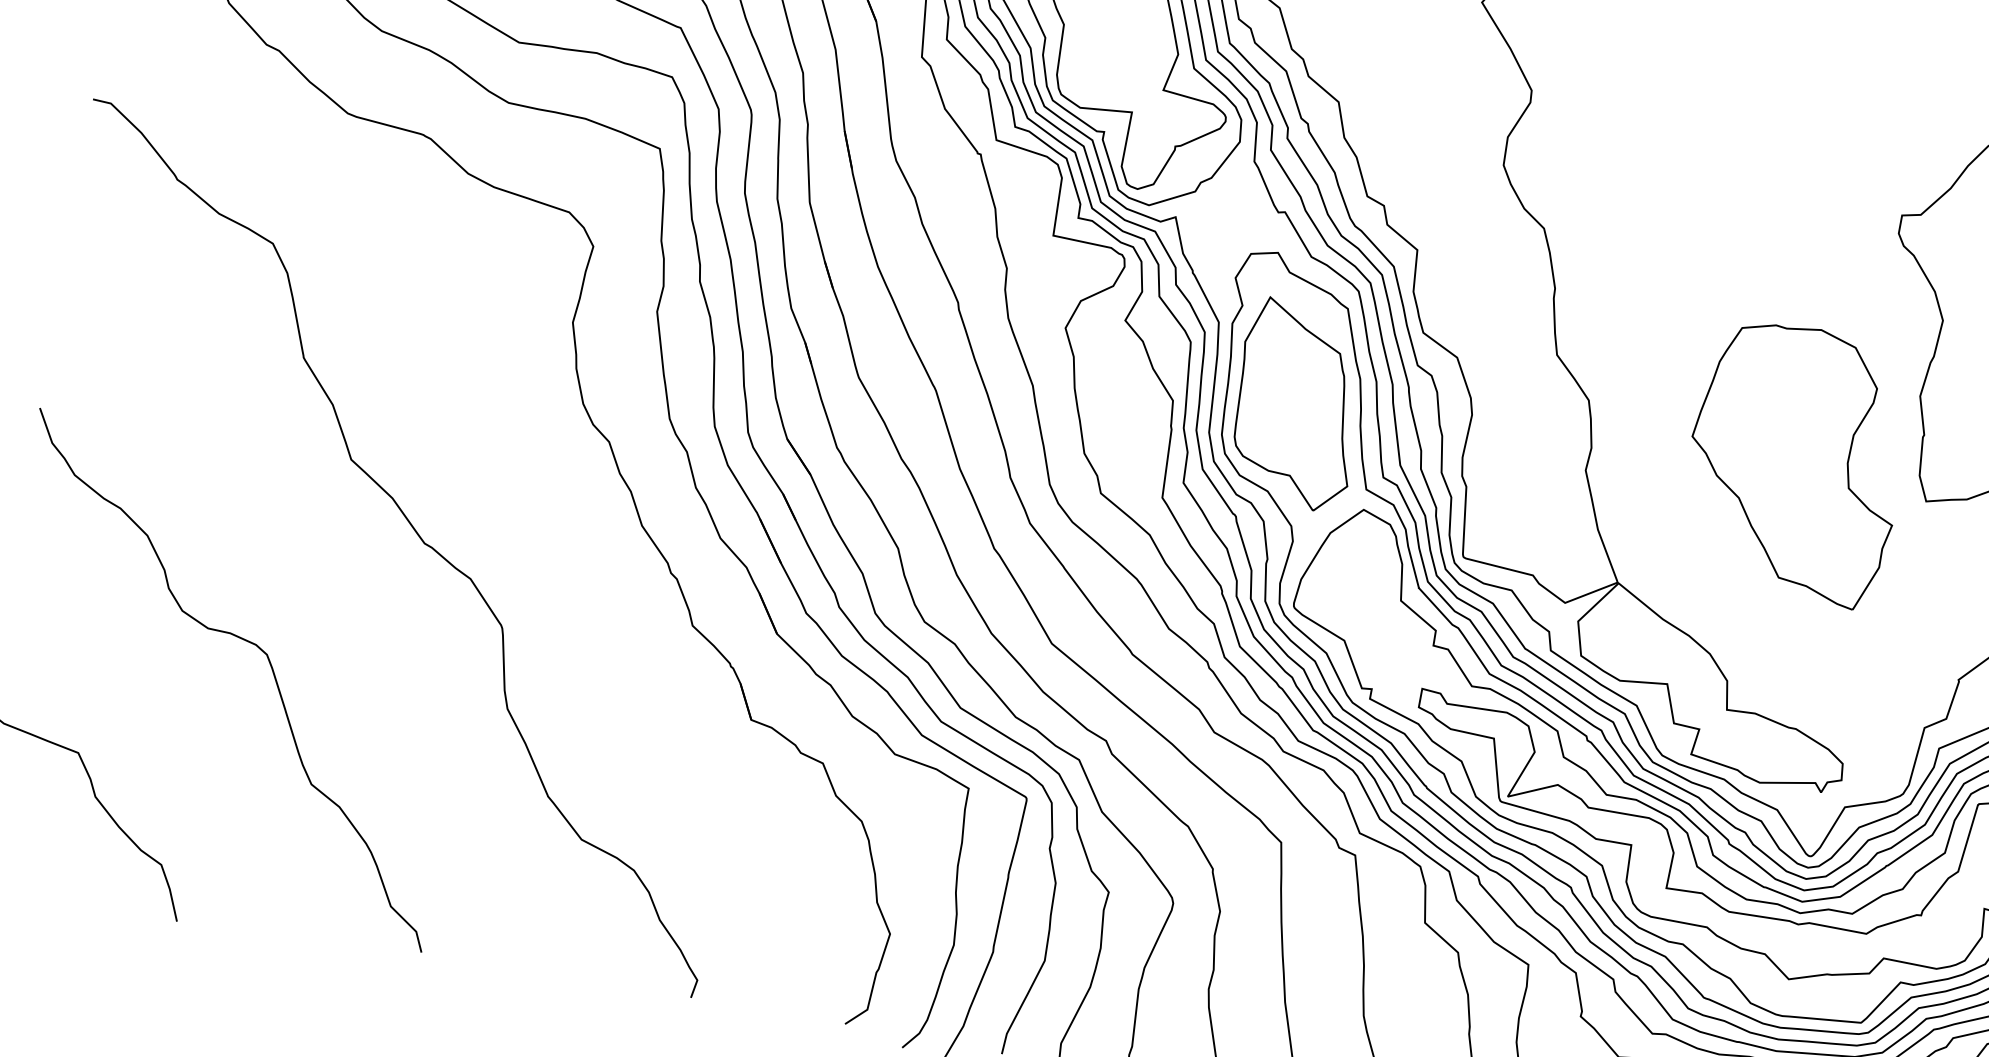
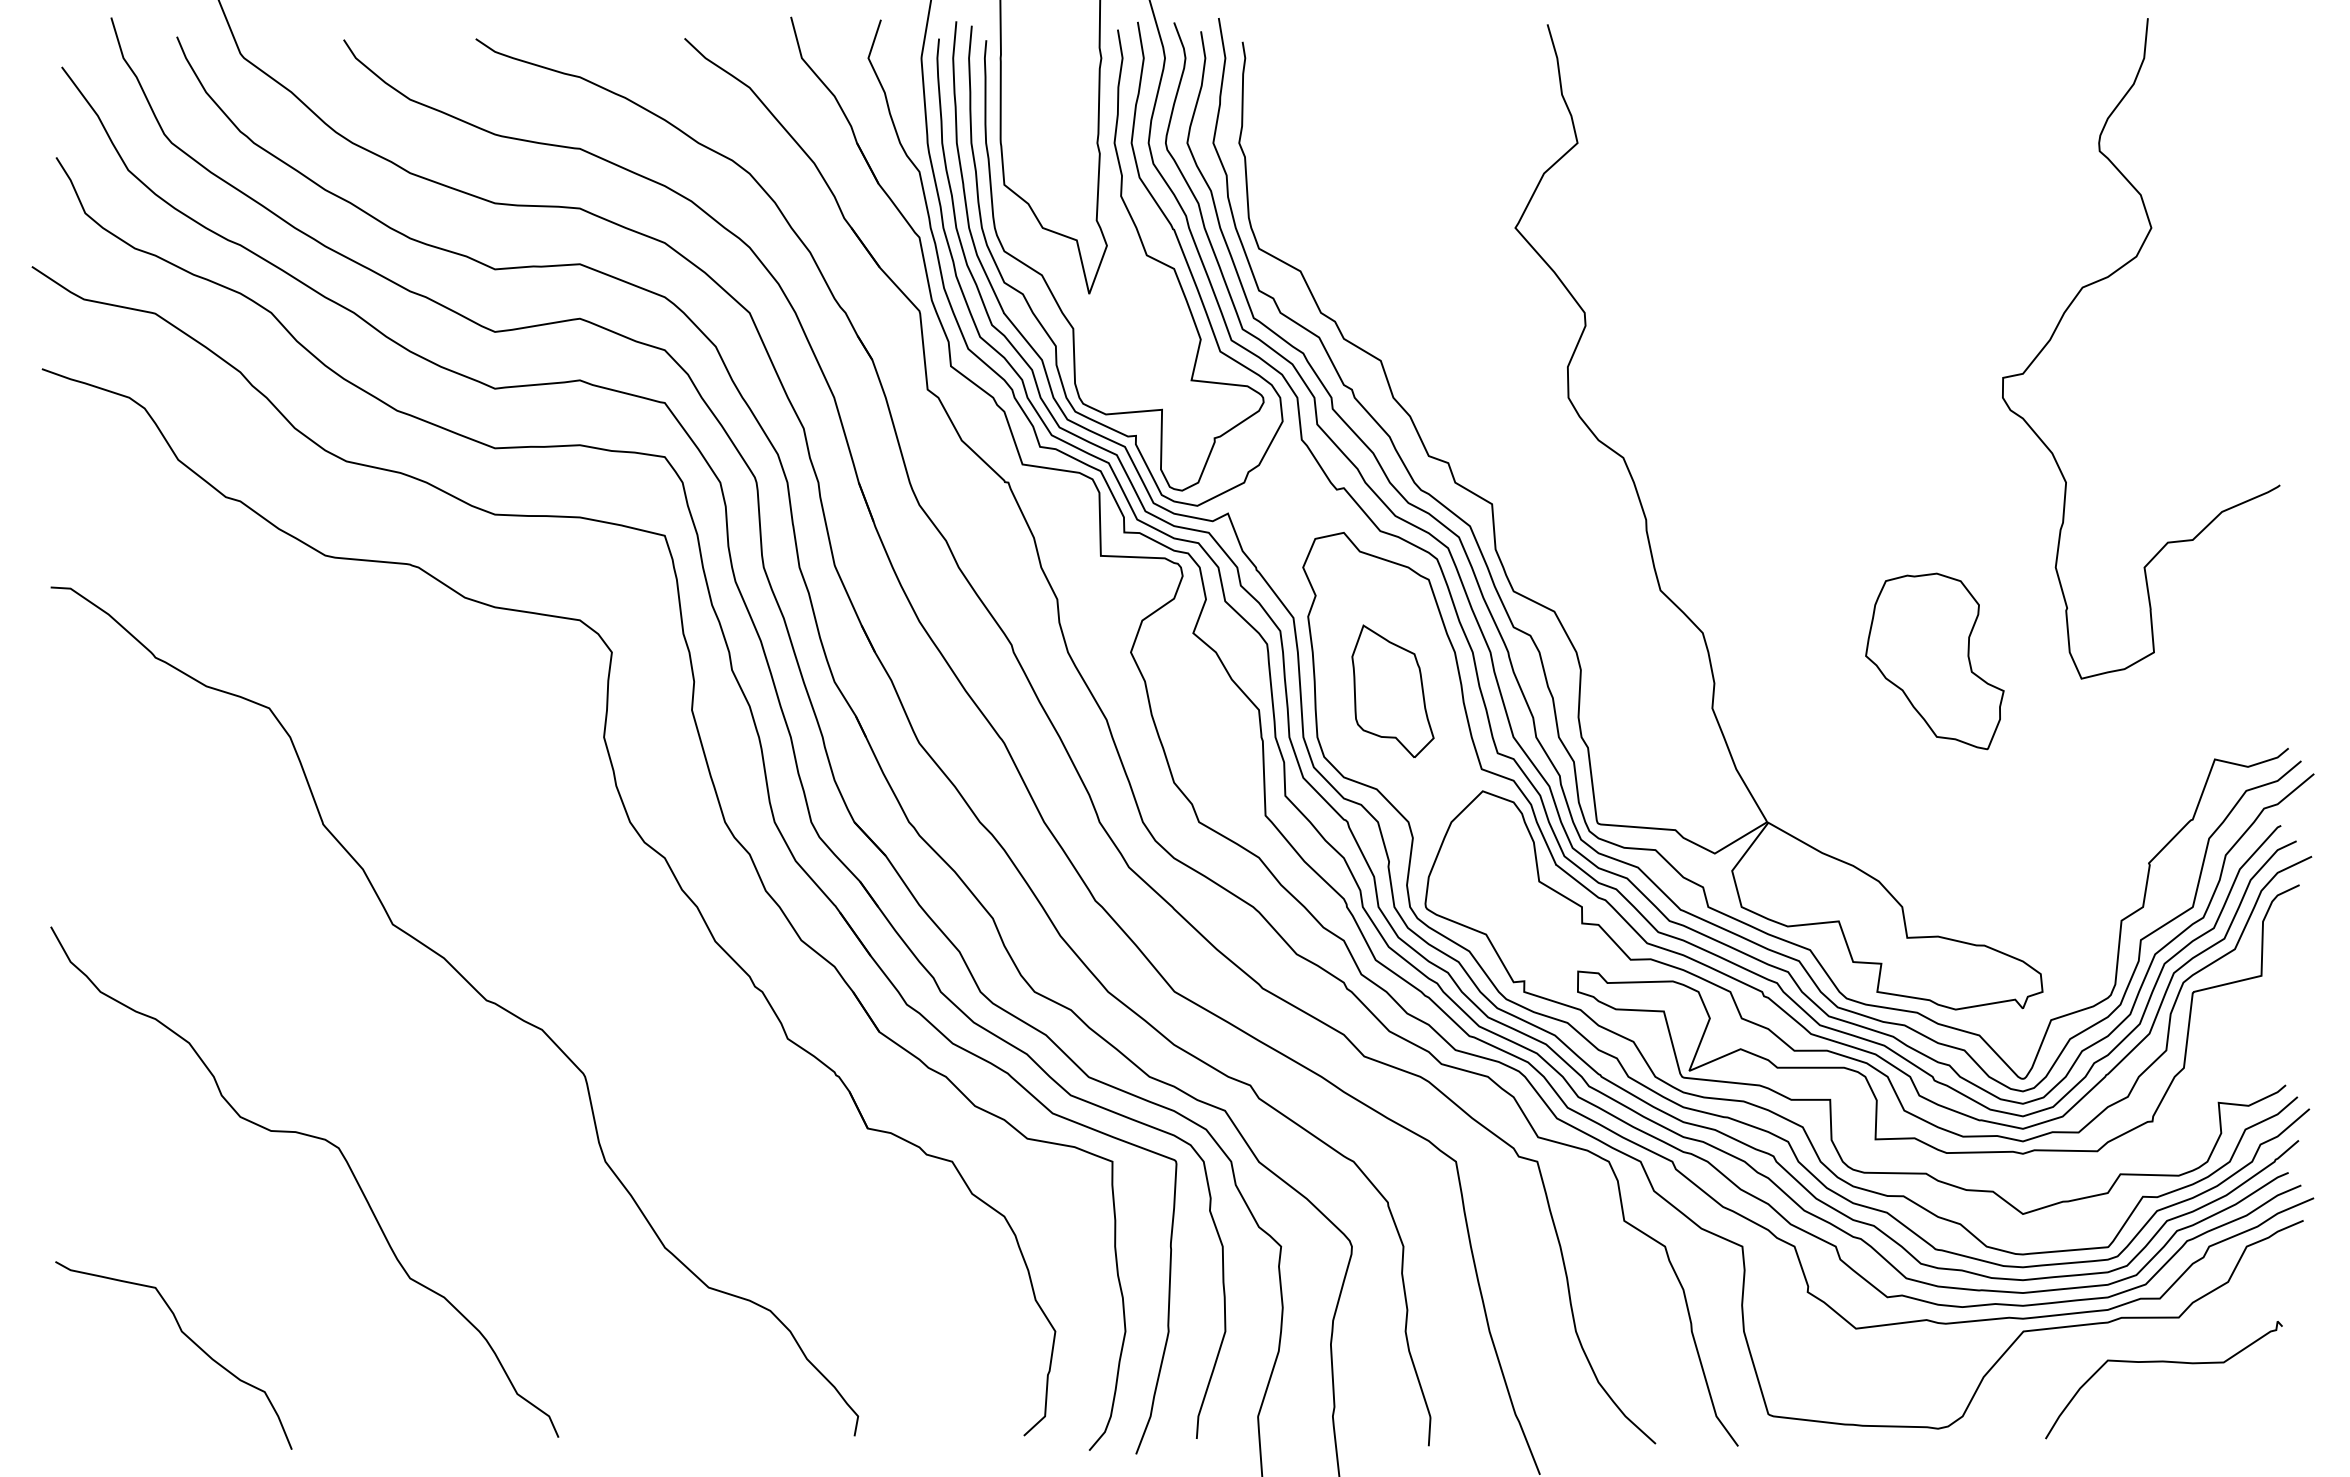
part: (1297, 404) -> (1392, 691), size x0.6
part: (1795, 462) -> (1934, 661), size x0.6

